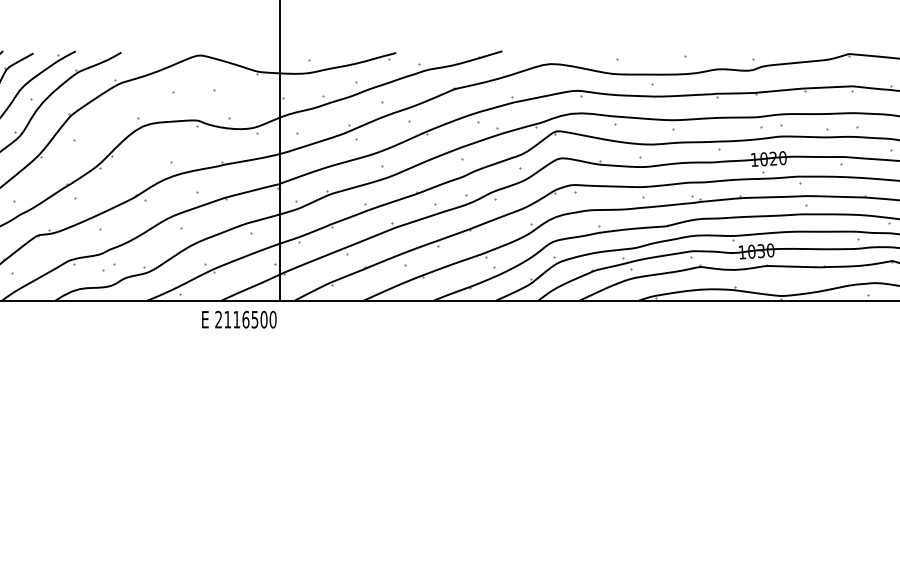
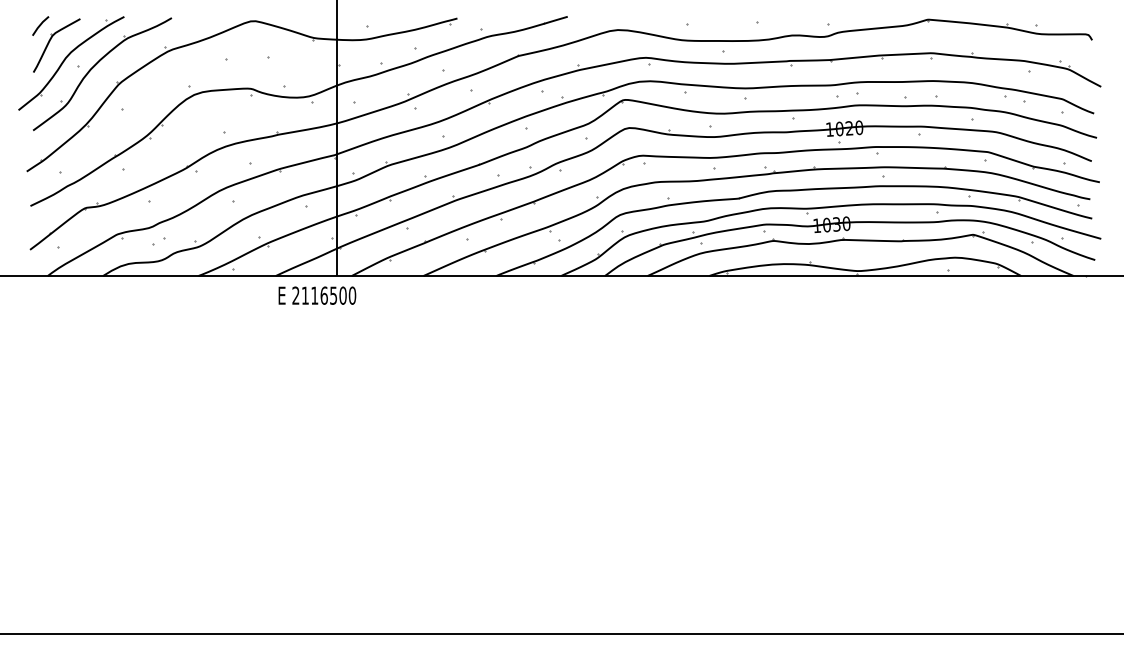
text: (239, 319) -> (317, 295), moved

